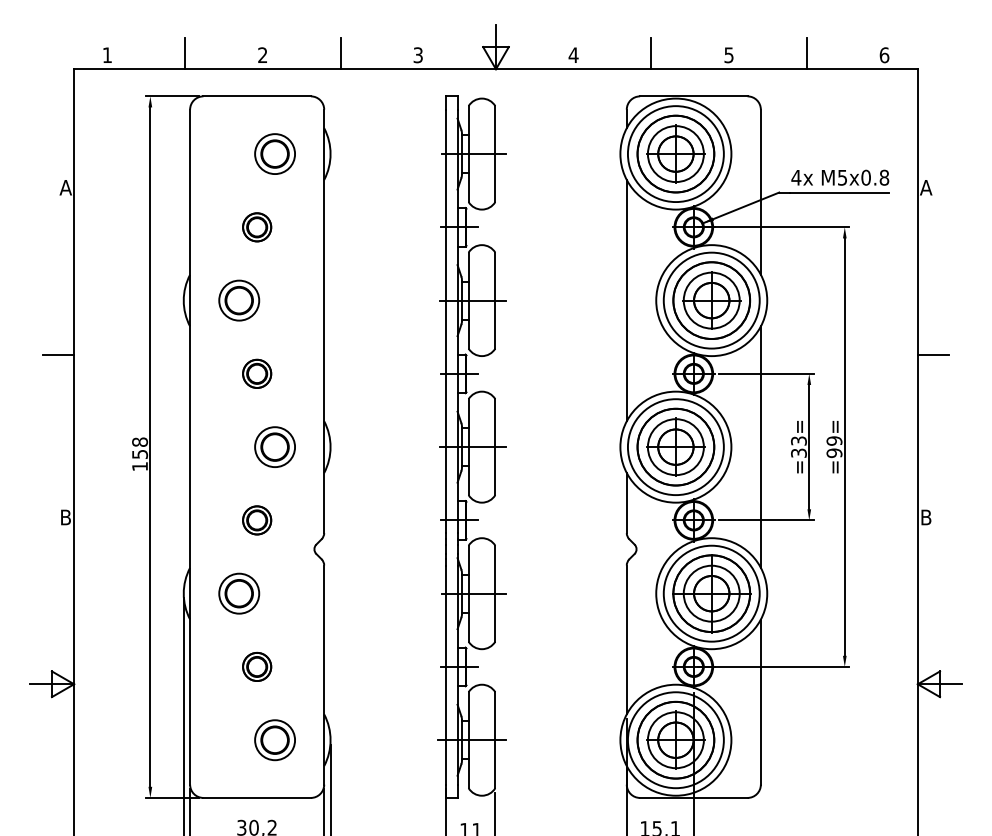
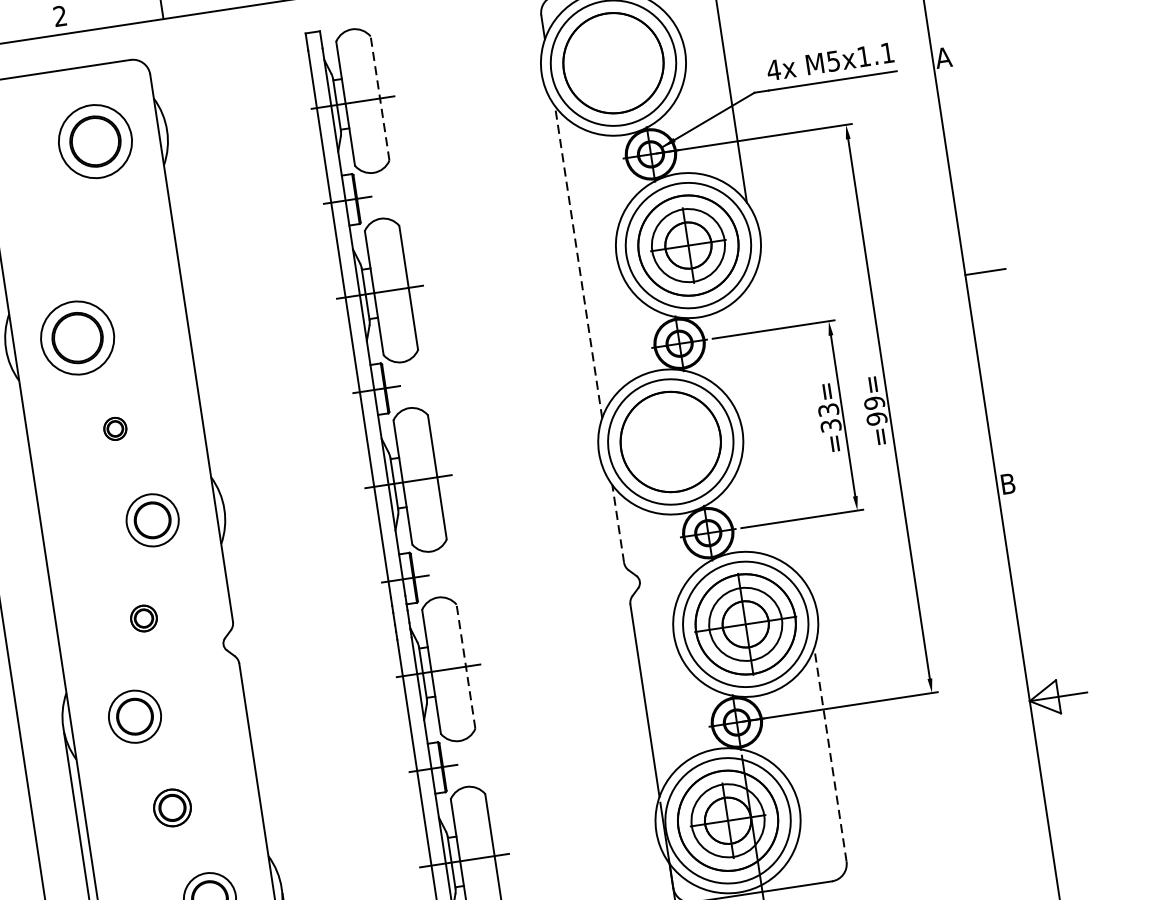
part: (274, 153) -> (94, 140), size x1.4
part: (675, 153) -> (612, 62), removed
line: (495, 154) -> (380, 98), solid -> dashed
text: (875, 177) -> (876, 54), M5x0.8 -> M5x1.1
part: (257, 227) -> (87, 239), removed
part: (239, 300) -> (78, 337), size x1.4
line: (626, 300) -> (578, 262), solid -> dashed
part: (257, 373) -> (115, 428), size x0.6
part: (675, 446) -> (670, 441), removed
line: (760, 446) -> (779, 424), removed
line: (626, 502) -> (617, 523), solid -> dashed
part: (257, 520) -> (144, 618), size x0.7
line: (495, 593) -> (466, 666), solid -> dashed
line: (760, 702) -> (830, 755), solid -> dashed

